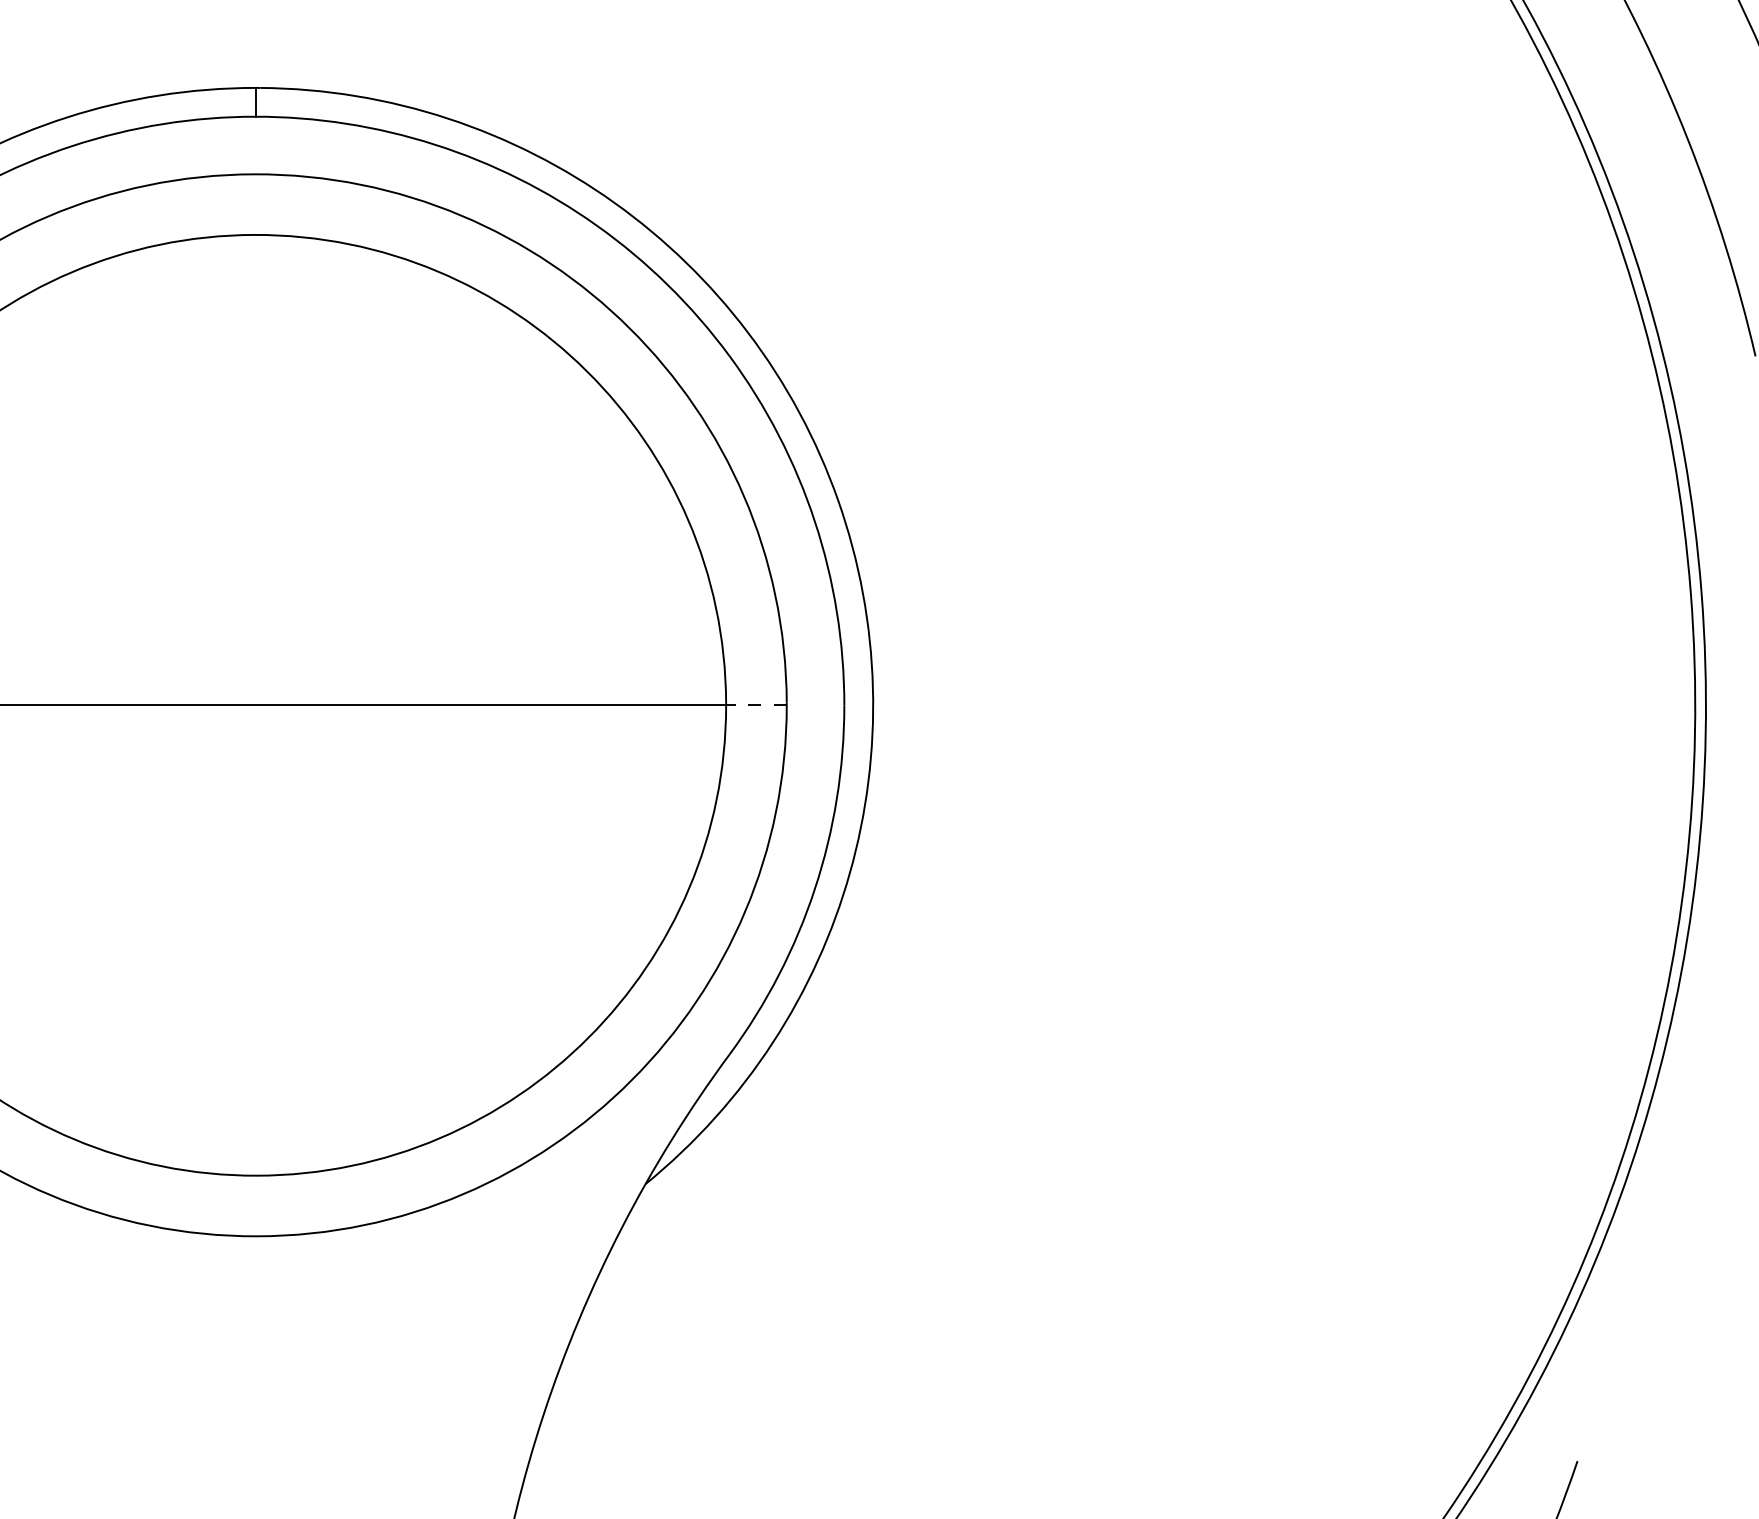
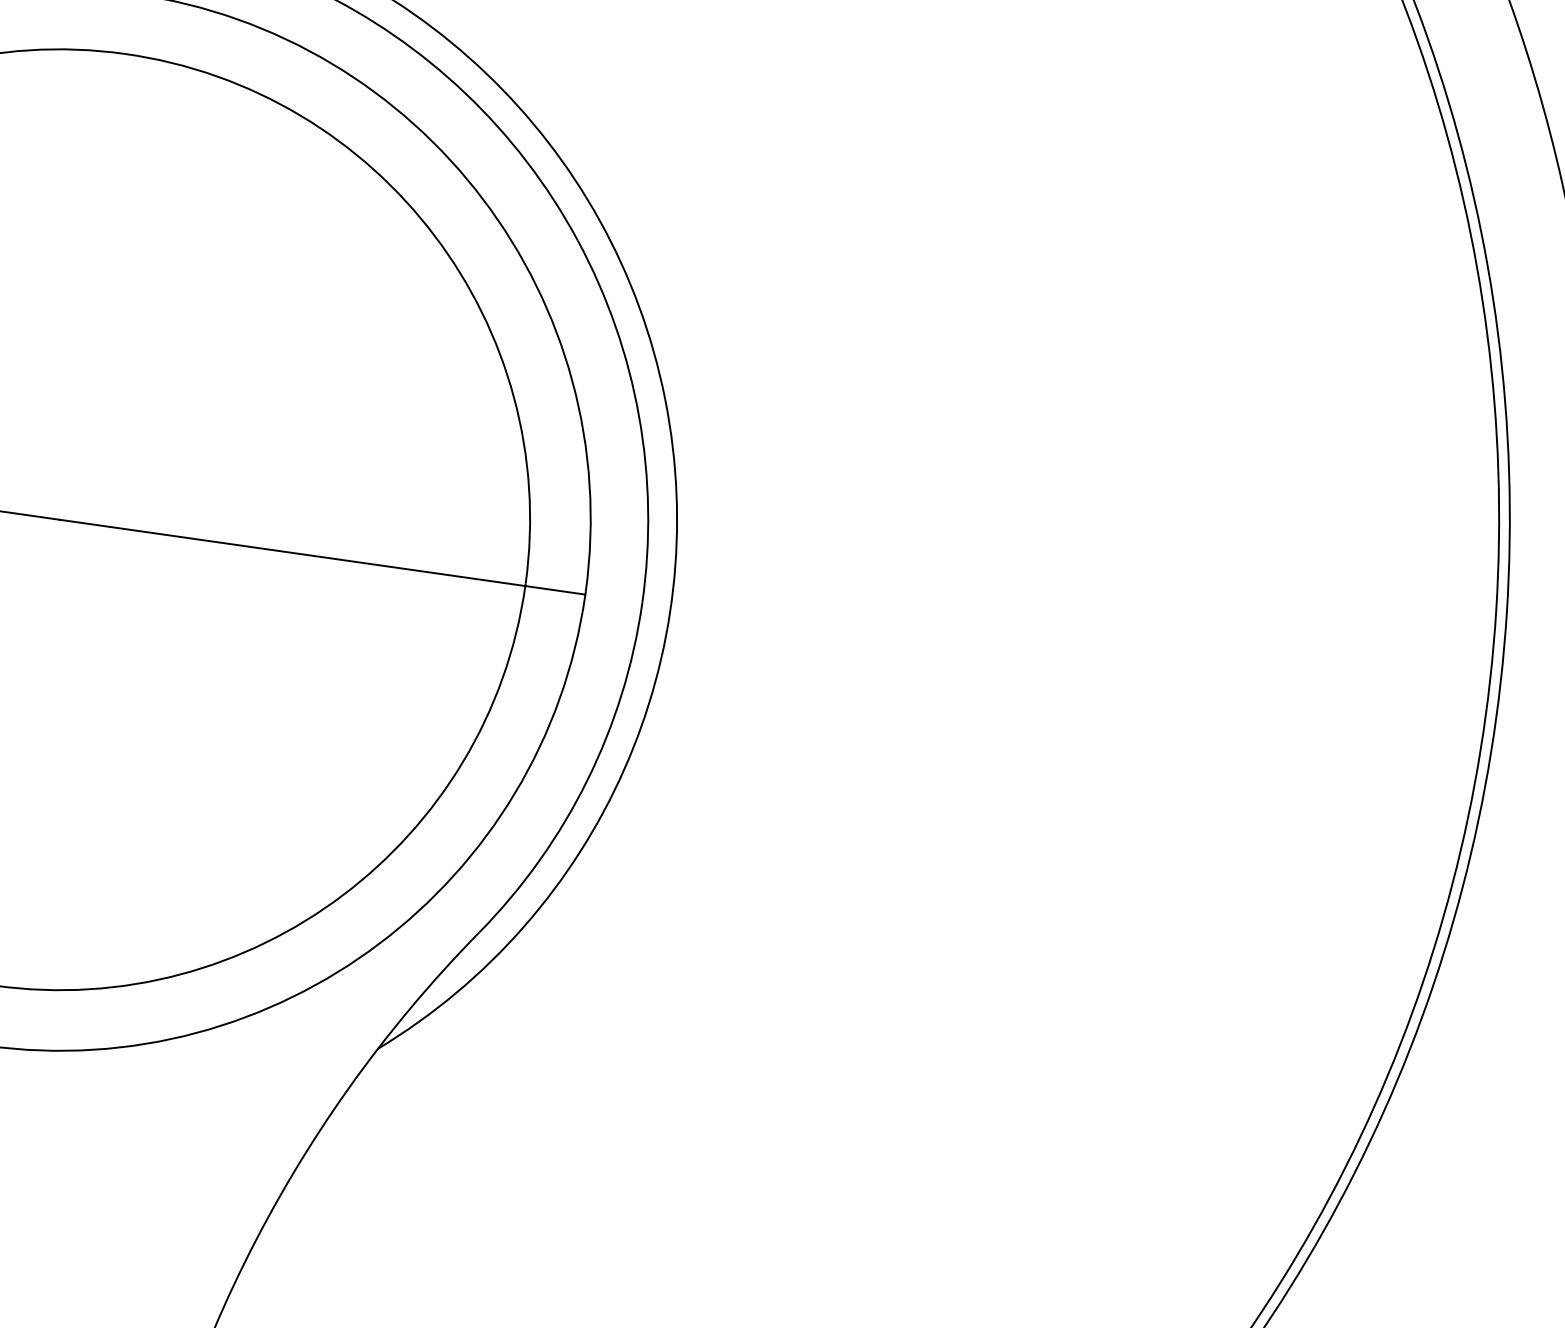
line: (755, 705) -> (554, 590), dashed -> solid

